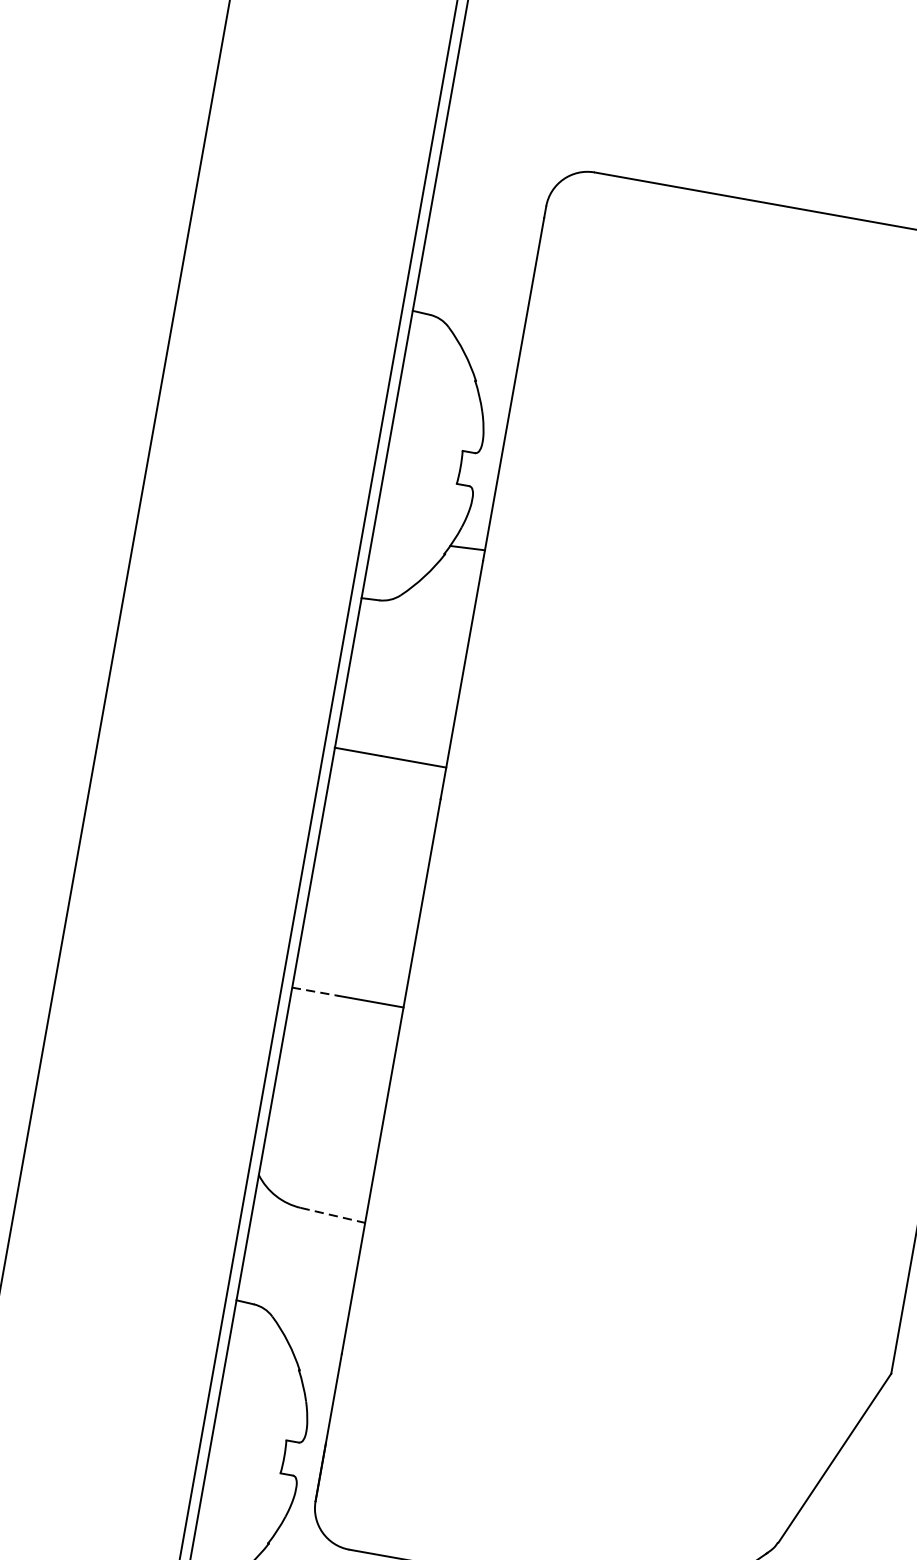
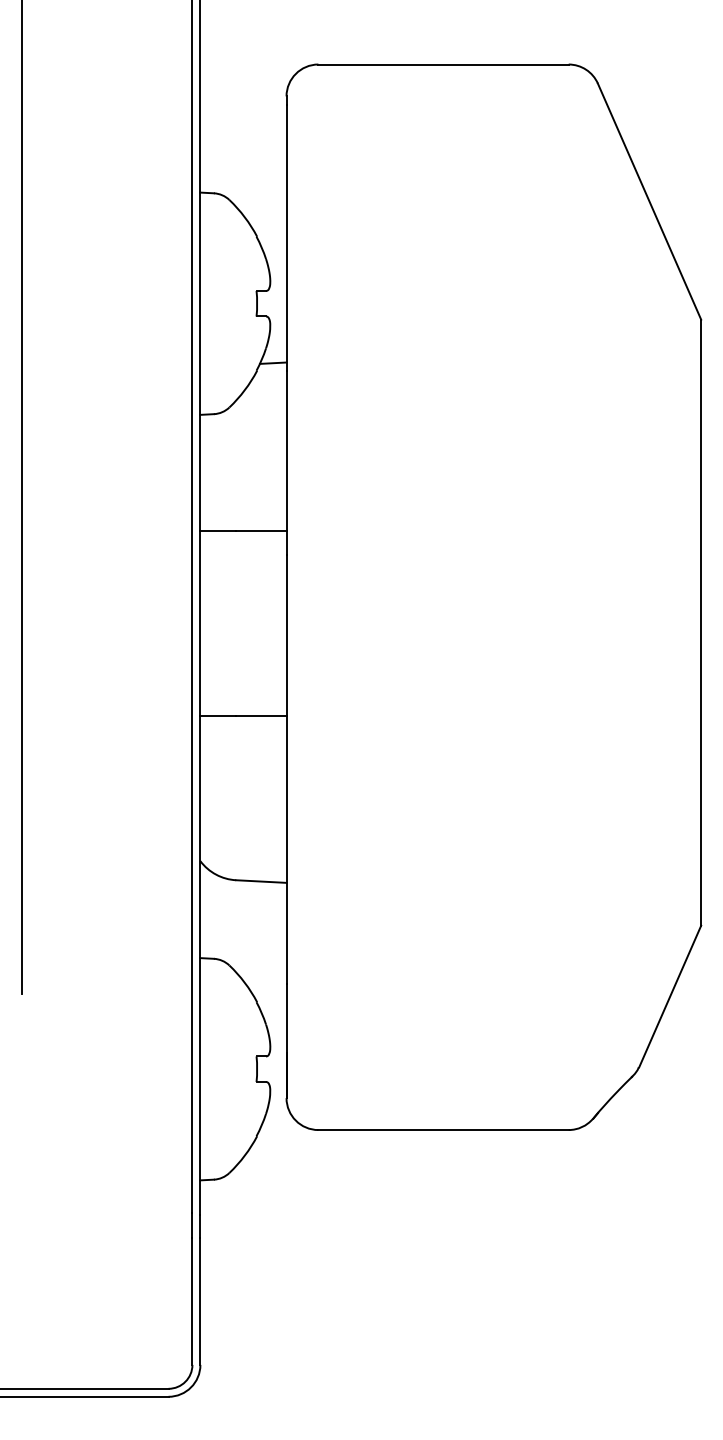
line: (315, 992) -> (218, 716), dashed -> solid
line: (333, 1215) -> (261, 881), dashed -> solid

